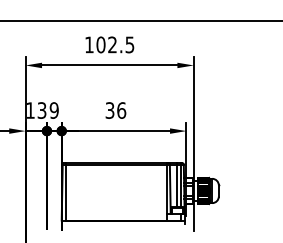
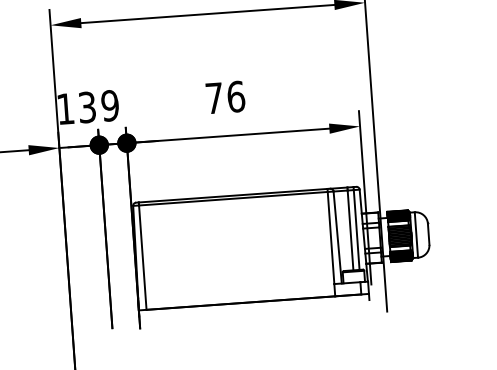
text: (109, 110) -> (213, 98), 36 -> 76

